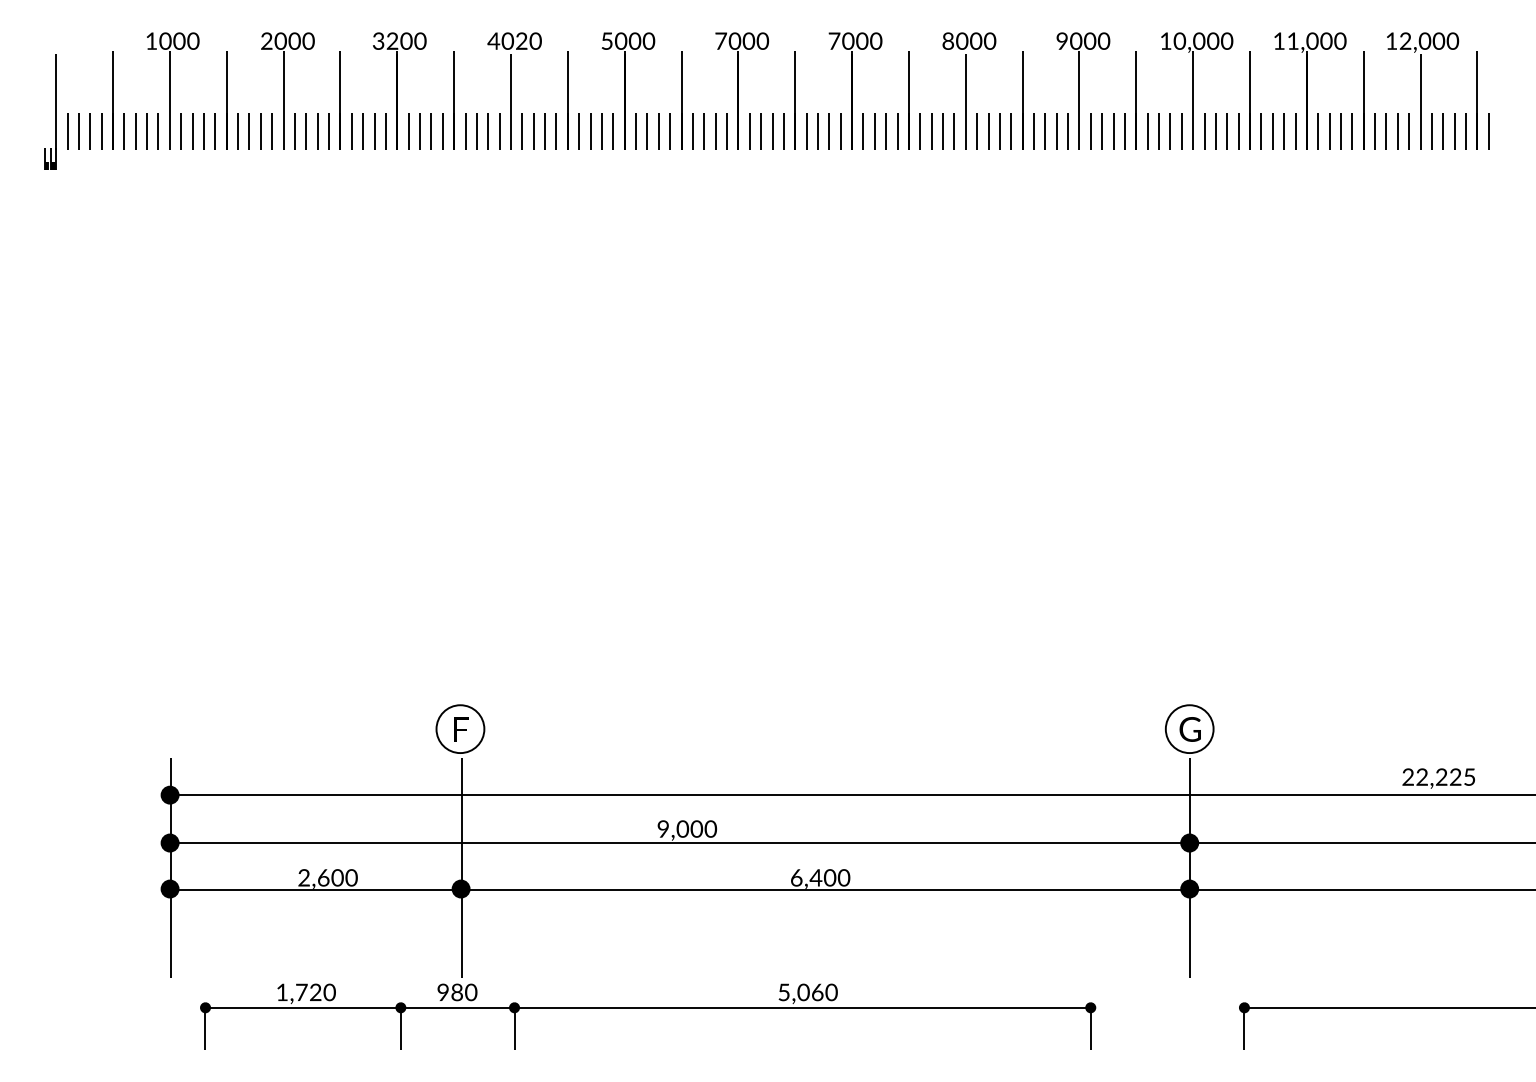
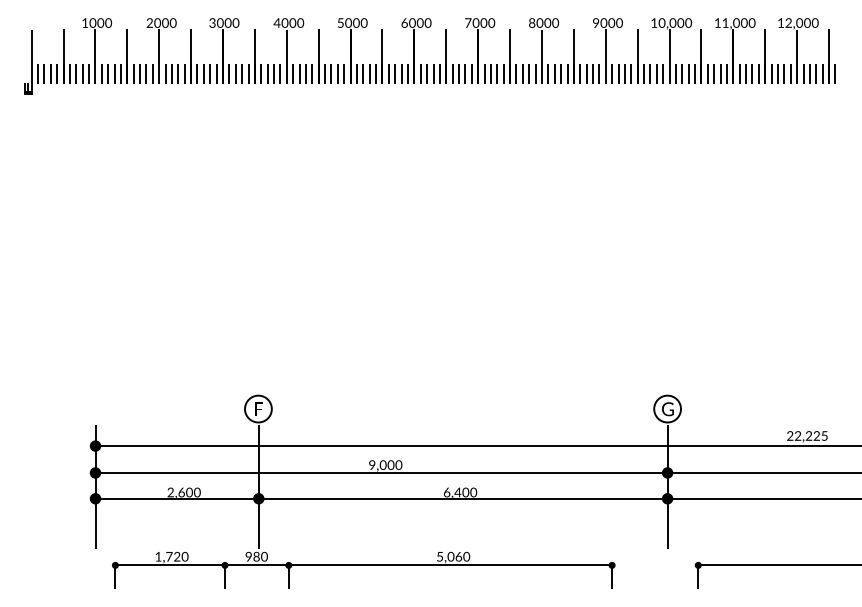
text: (720, 40) -> (404, 22), 7000 -> 6000
text: (392, 41) -> (220, 23), 3200 -> 3000
text: (521, 41) -> (292, 23), 4020 -> 4000

